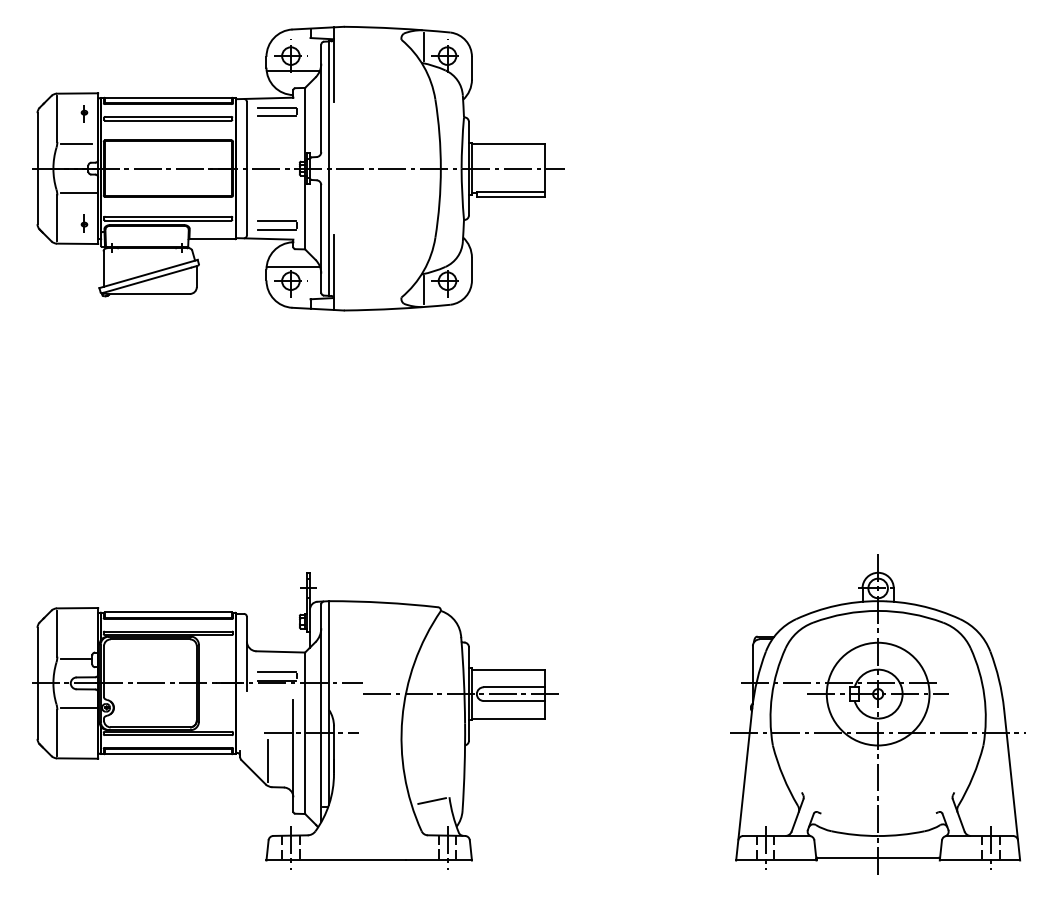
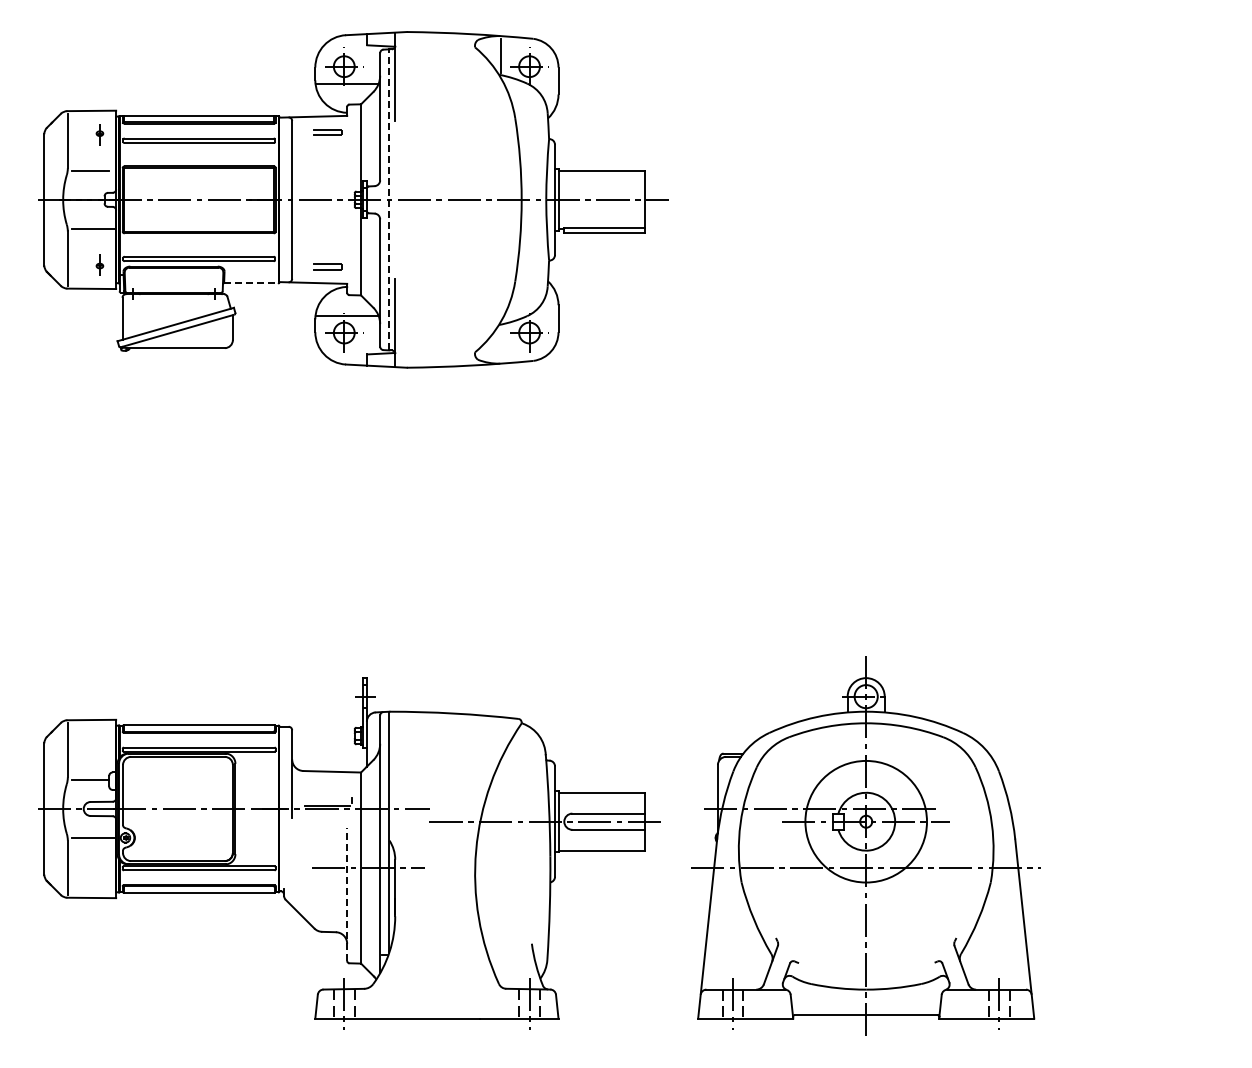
part: (277, 111) -> (328, 132), size x0.6
line: (329, 168) -> (389, 199), solid -> dashed
part: (277, 224) -> (328, 266), size x0.6
line: (212, 239) -> (251, 283), solid -> dashed
line: (423, 290) -> (501, 343), removed
line: (276, 671) -> (327, 795), removed
part: (877, 714) -> (865, 845), moved
line: (293, 755) -> (347, 894), solid -> dashed
line: (268, 760) -> (317, 900), removed
line: (432, 800) -> (511, 947), removed

